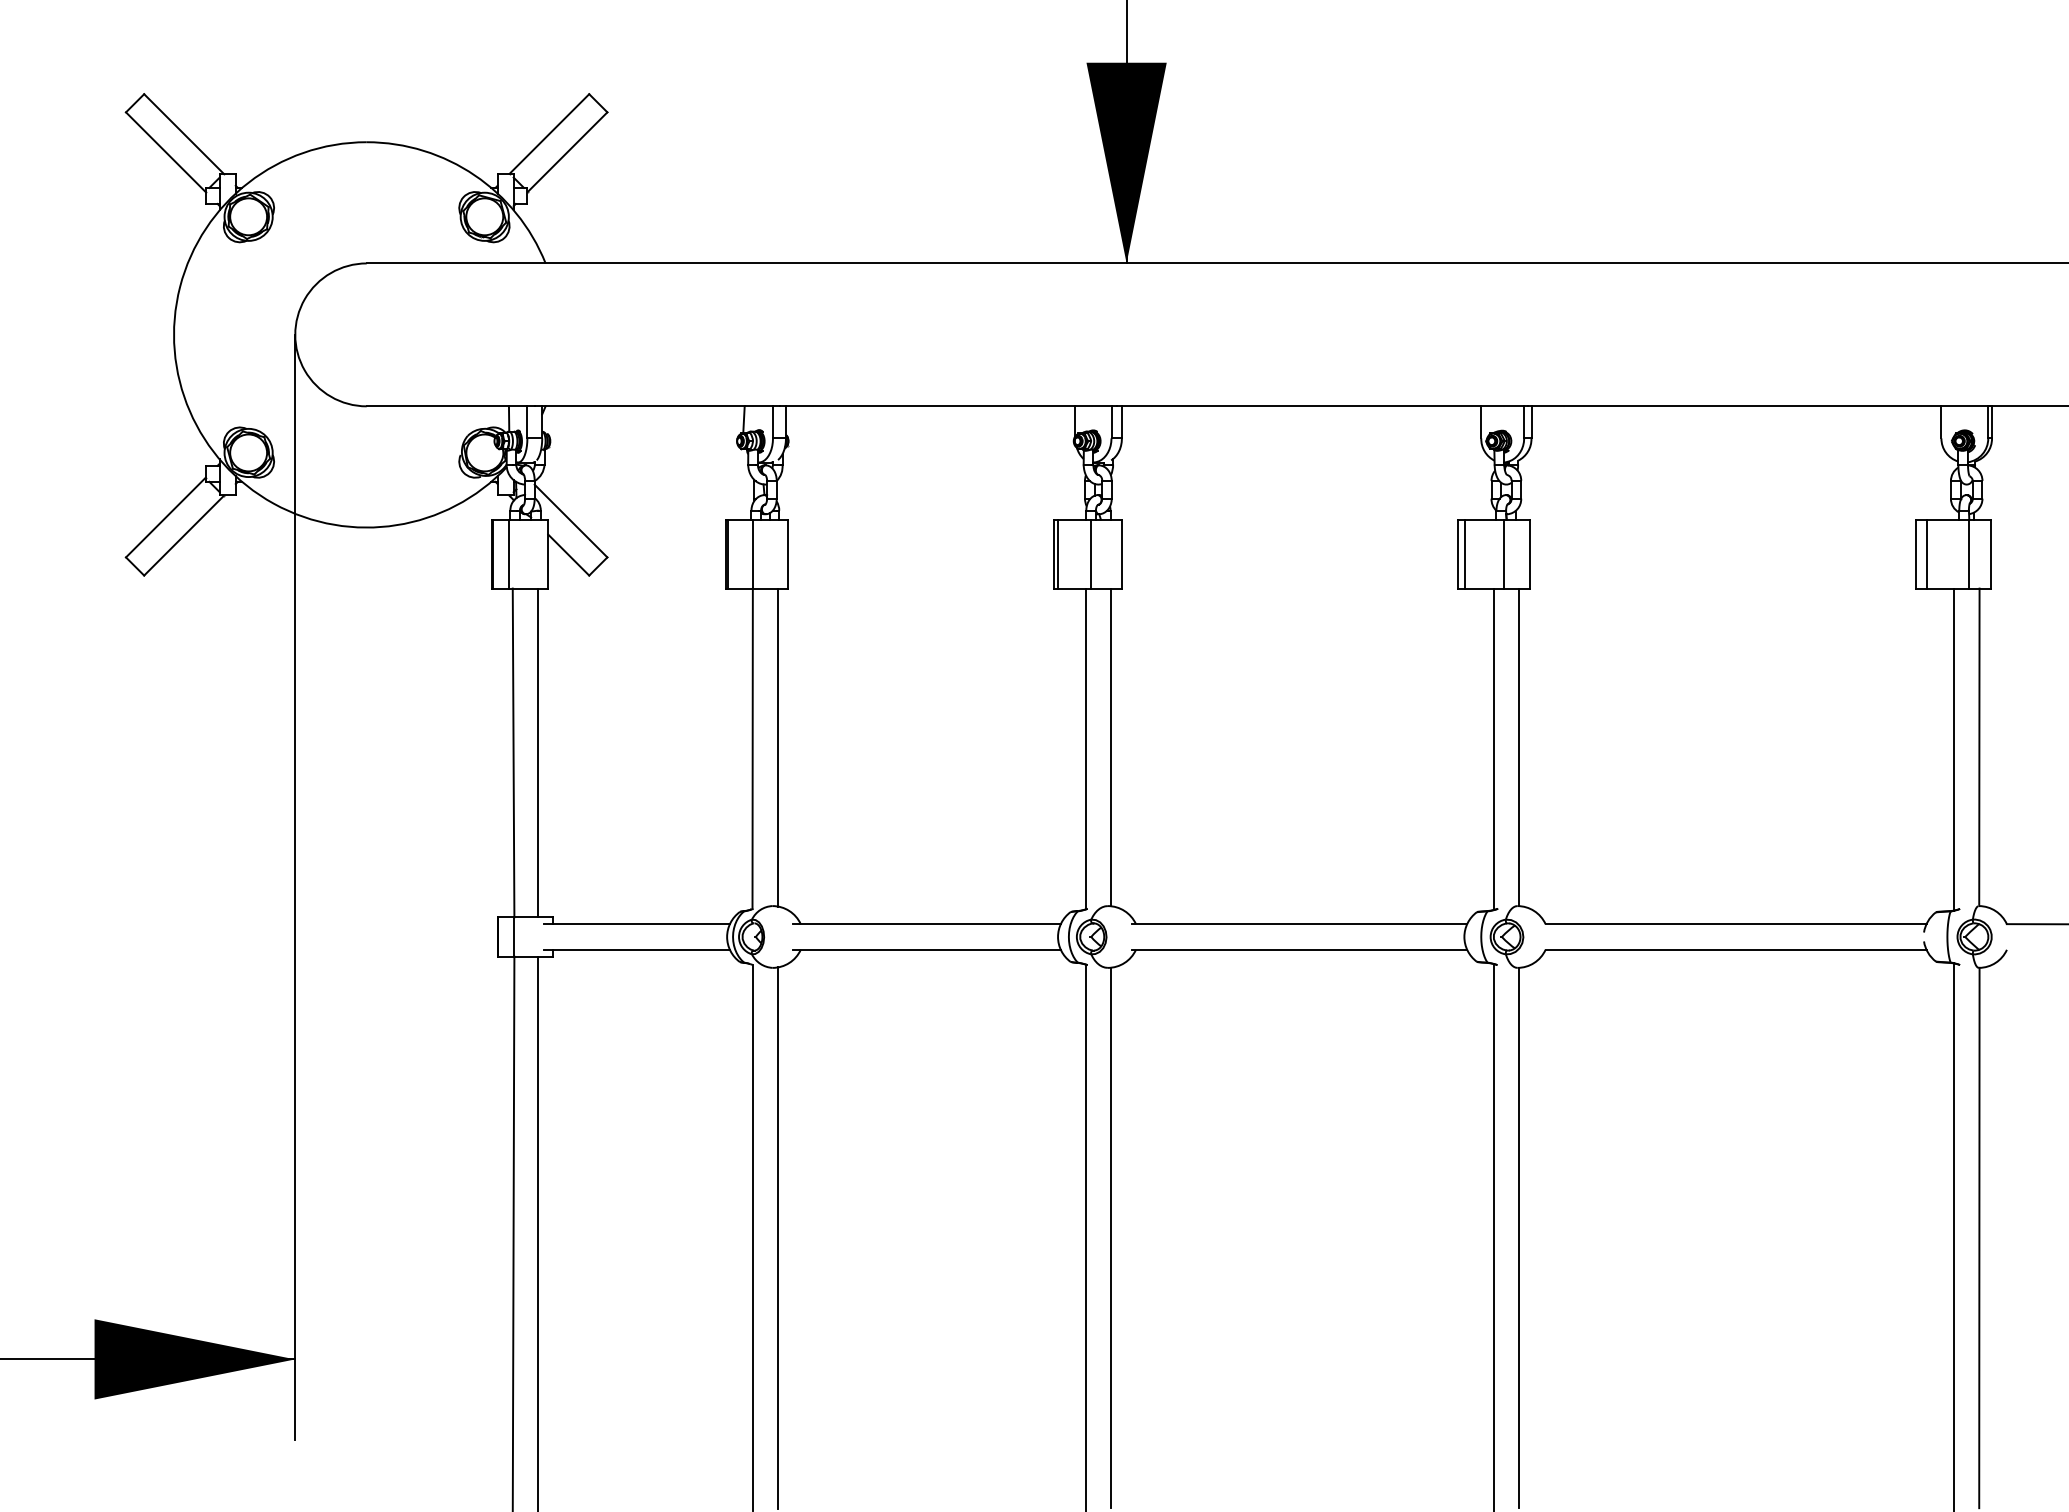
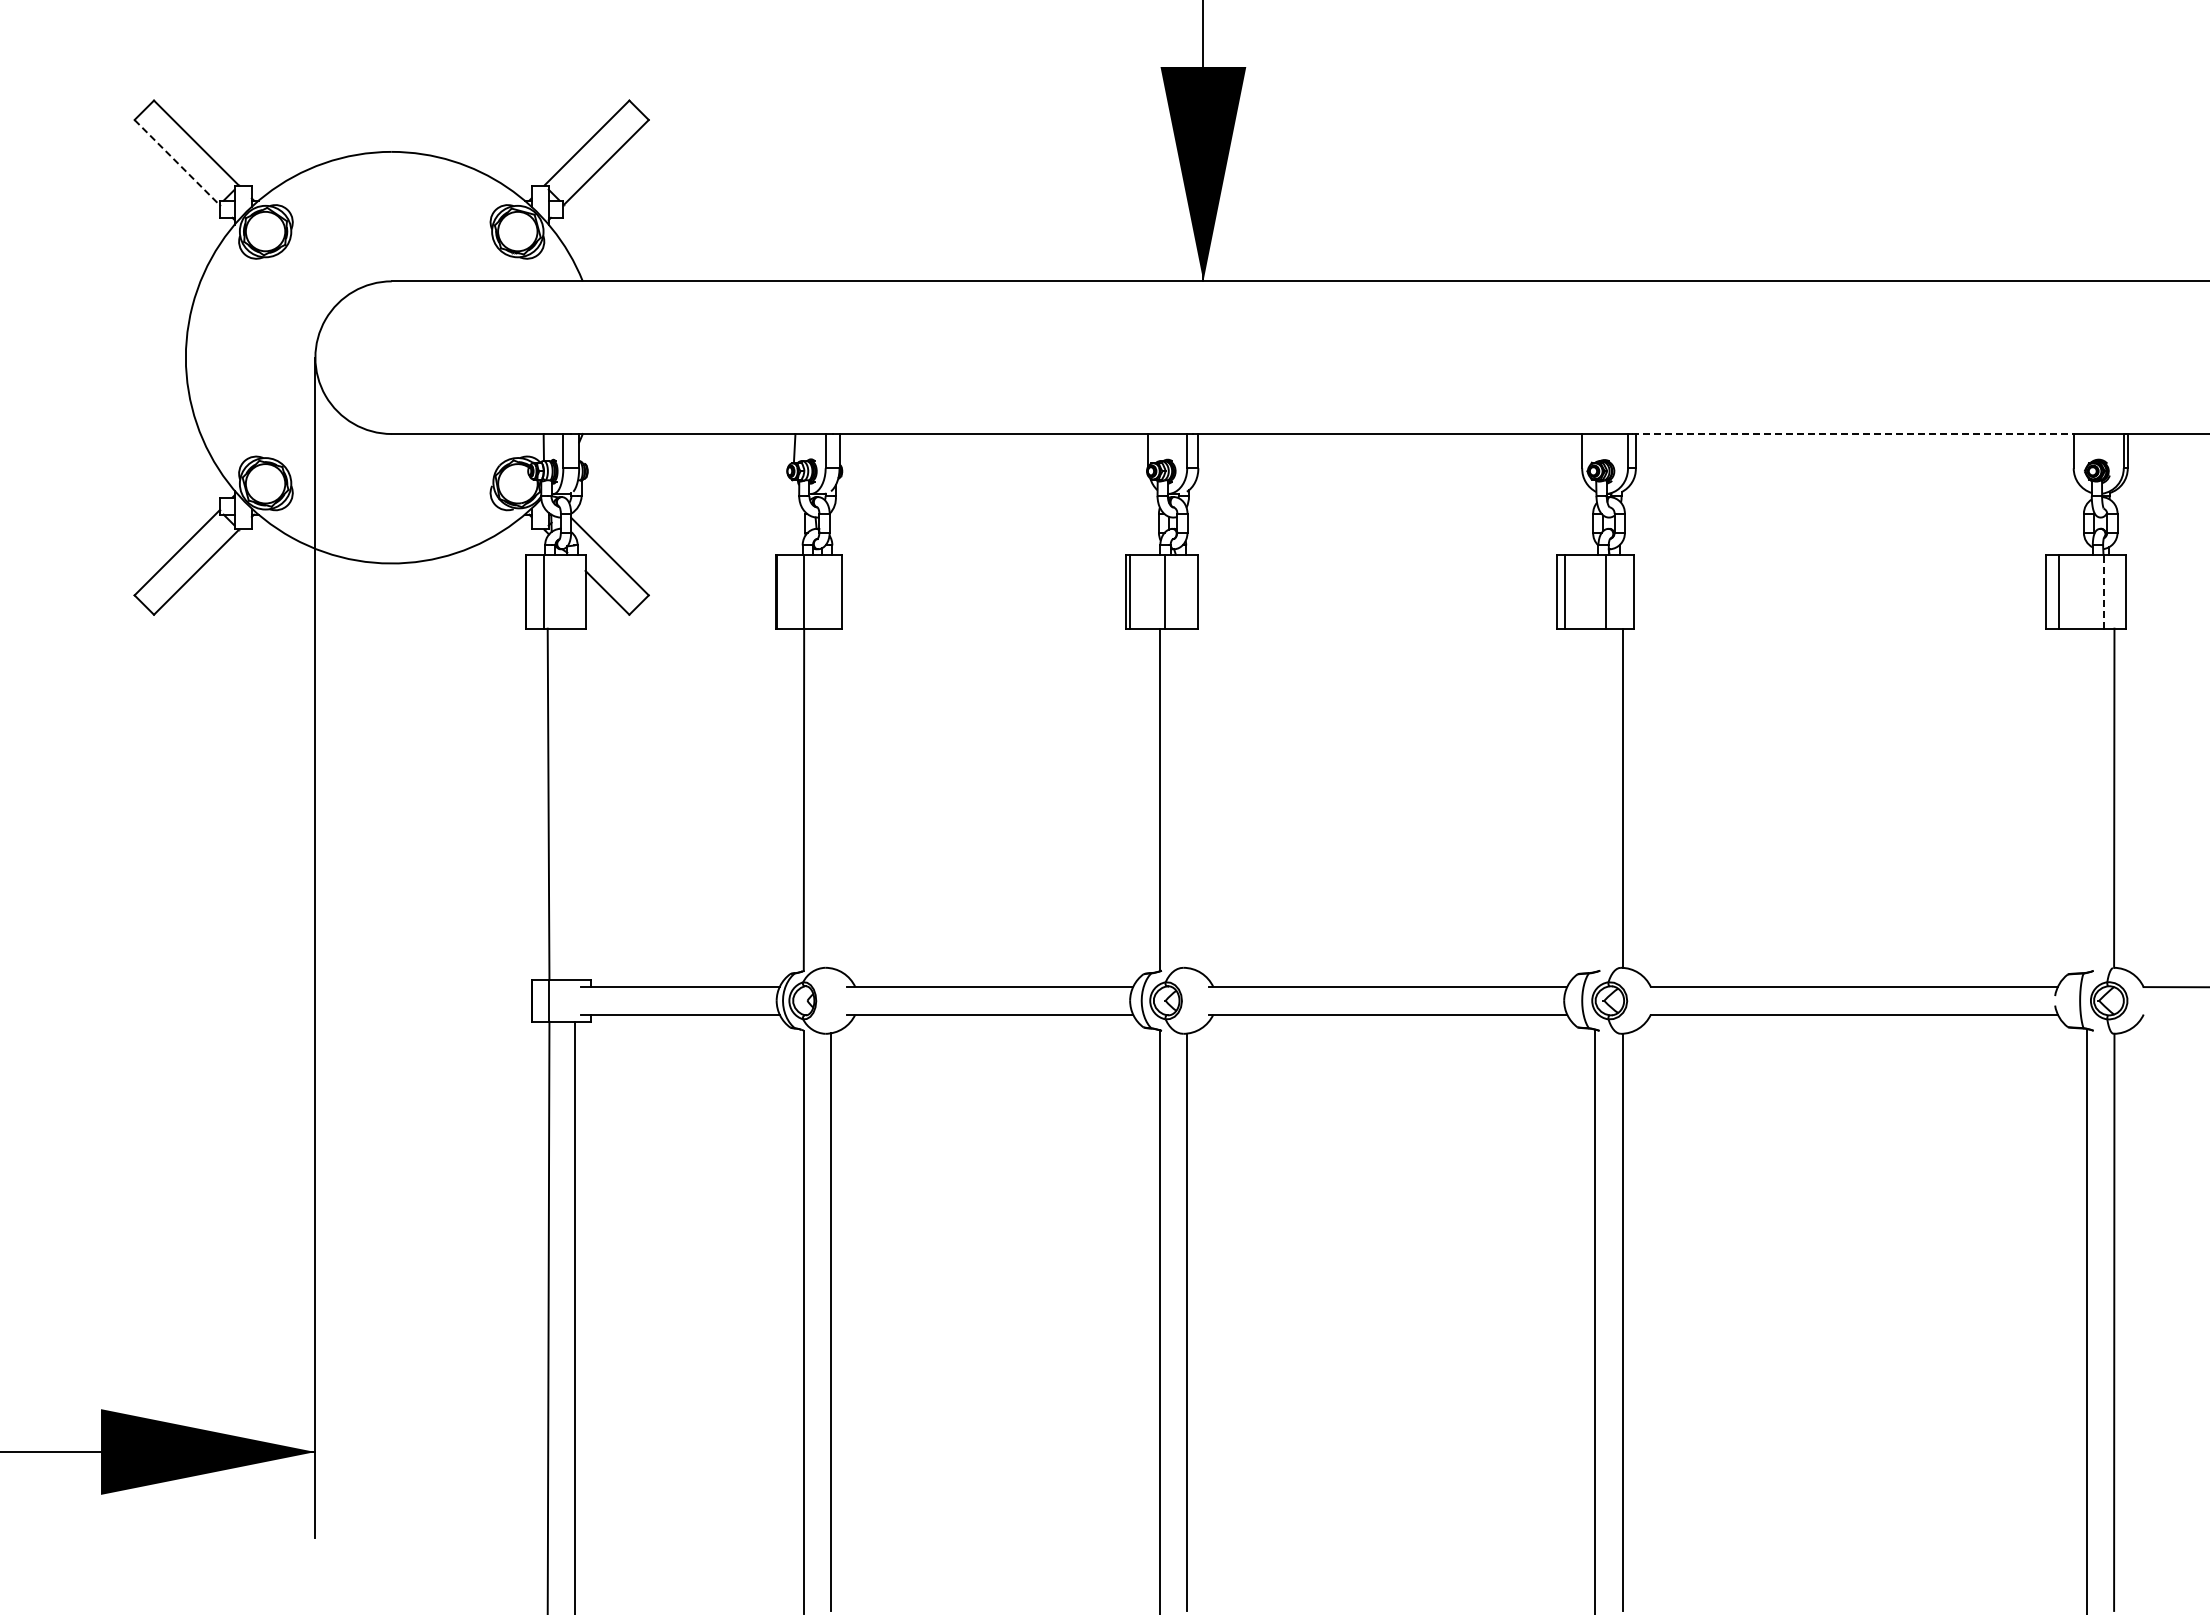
line: (166, 152) -> (177, 162), solid -> dashed
line: (1734, 406) -> (1852, 434), solid -> dashed
line: (1969, 553) -> (2103, 591), solid -> dashed
line: (778, 747) -> (831, 798), removed
line: (1110, 747) -> (1186, 798), removed
line: (1493, 749) -> (1595, 800), removed
line: (1954, 749) -> (2087, 800), removed
line: (538, 752) -> (575, 803), removed

